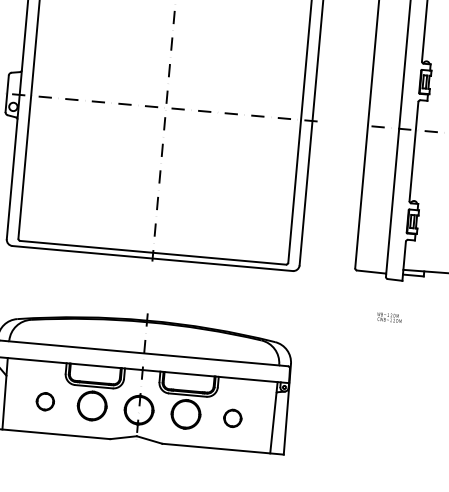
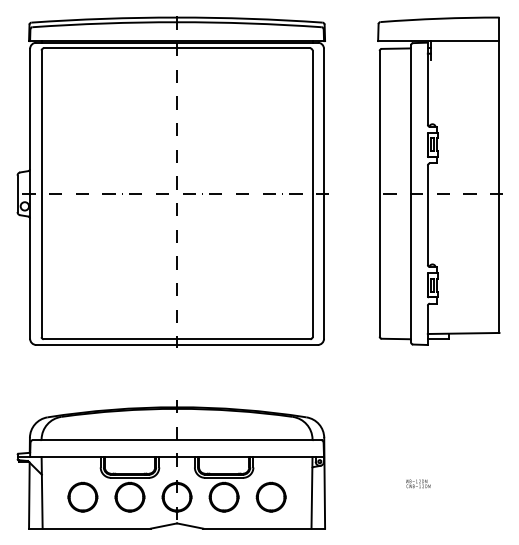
text: (389, 317) -> (418, 483), moved
part: (44, 401) -> (82, 496), size x1.67
part: (232, 417) -> (270, 496), size x1.67

